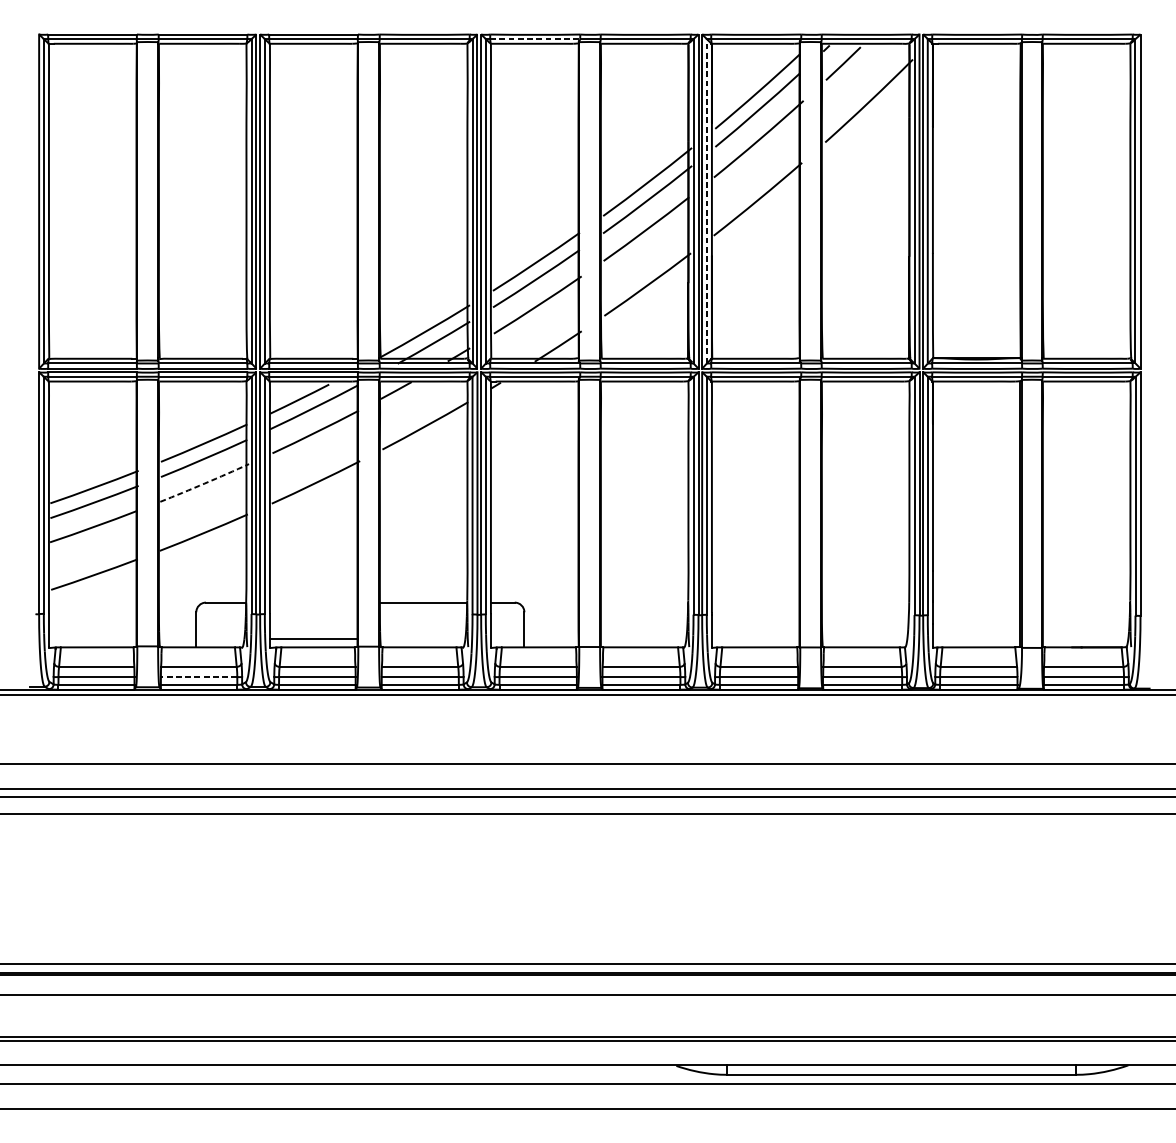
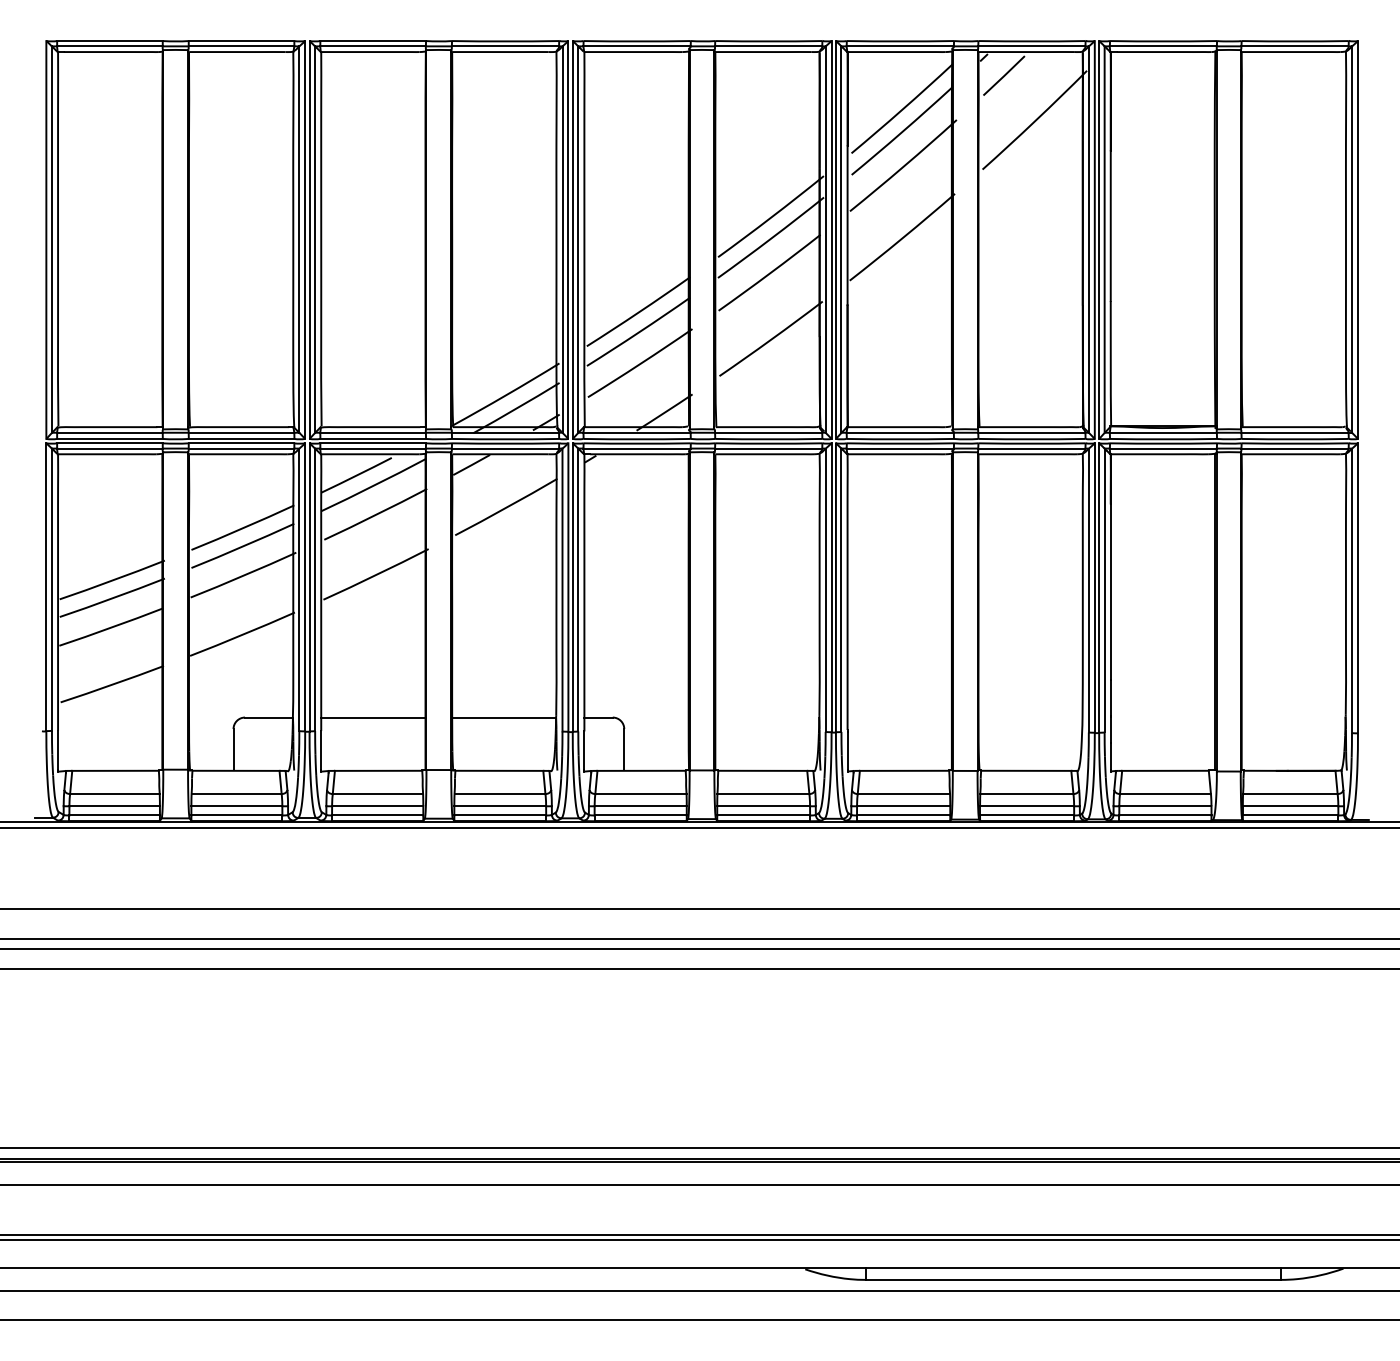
line: (534, 39) -> (636, 46), dashed -> solid
line: (706, 201) -> (841, 239), dashed -> solid
arc: (204, 483) -> (243, 575), dashed -> solid
line: (313, 638) -> (373, 717), moved
line: (198, 677) -> (236, 806), dashed -> solid

